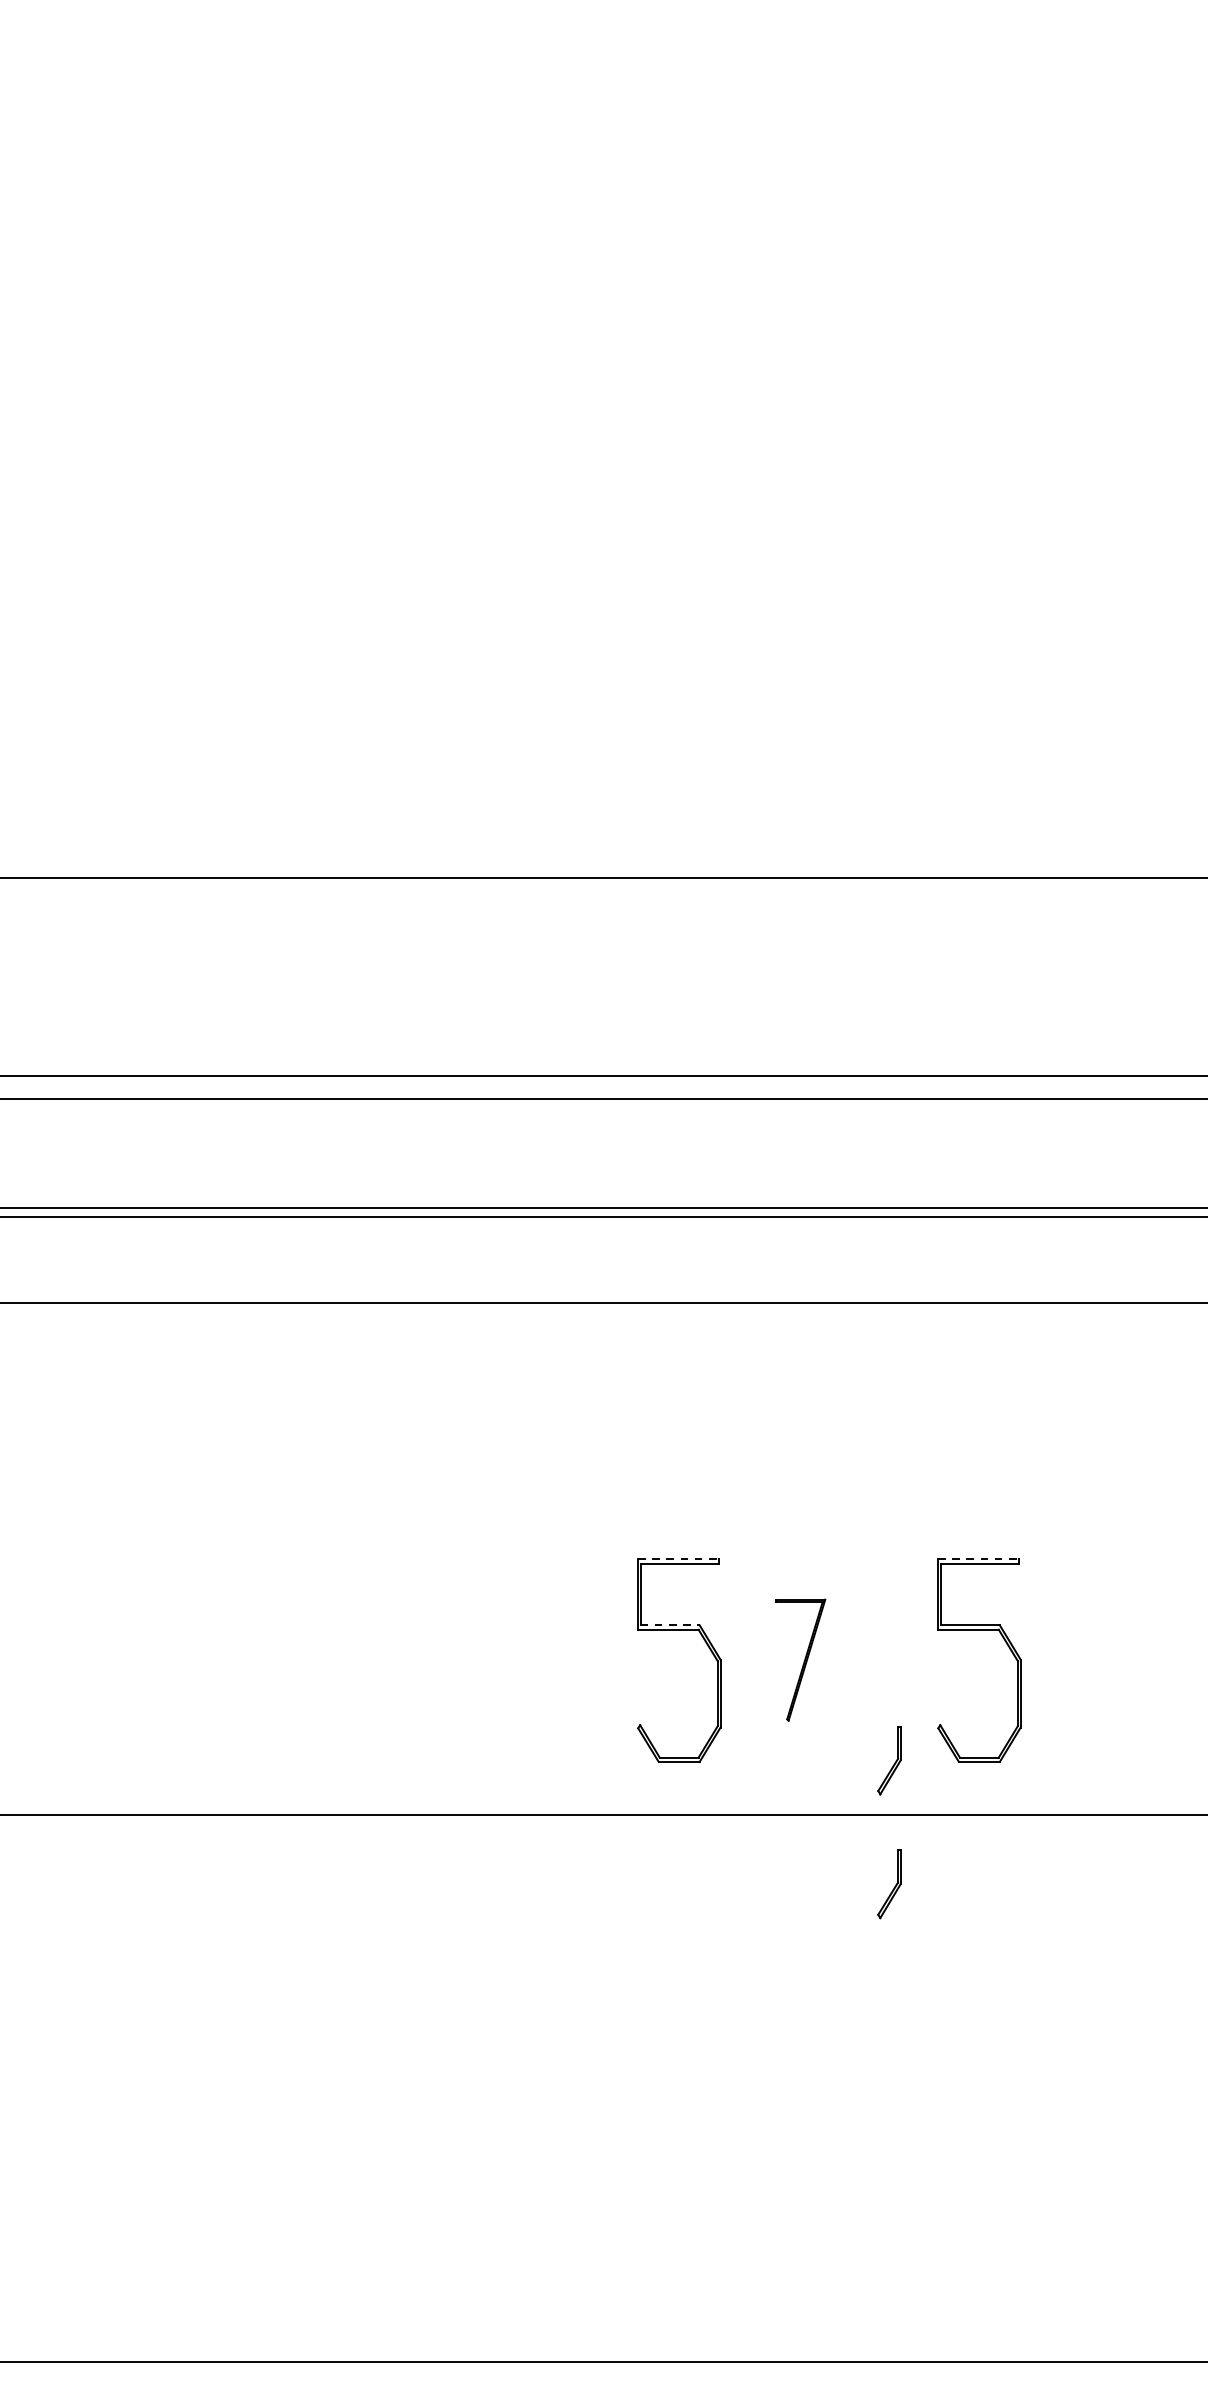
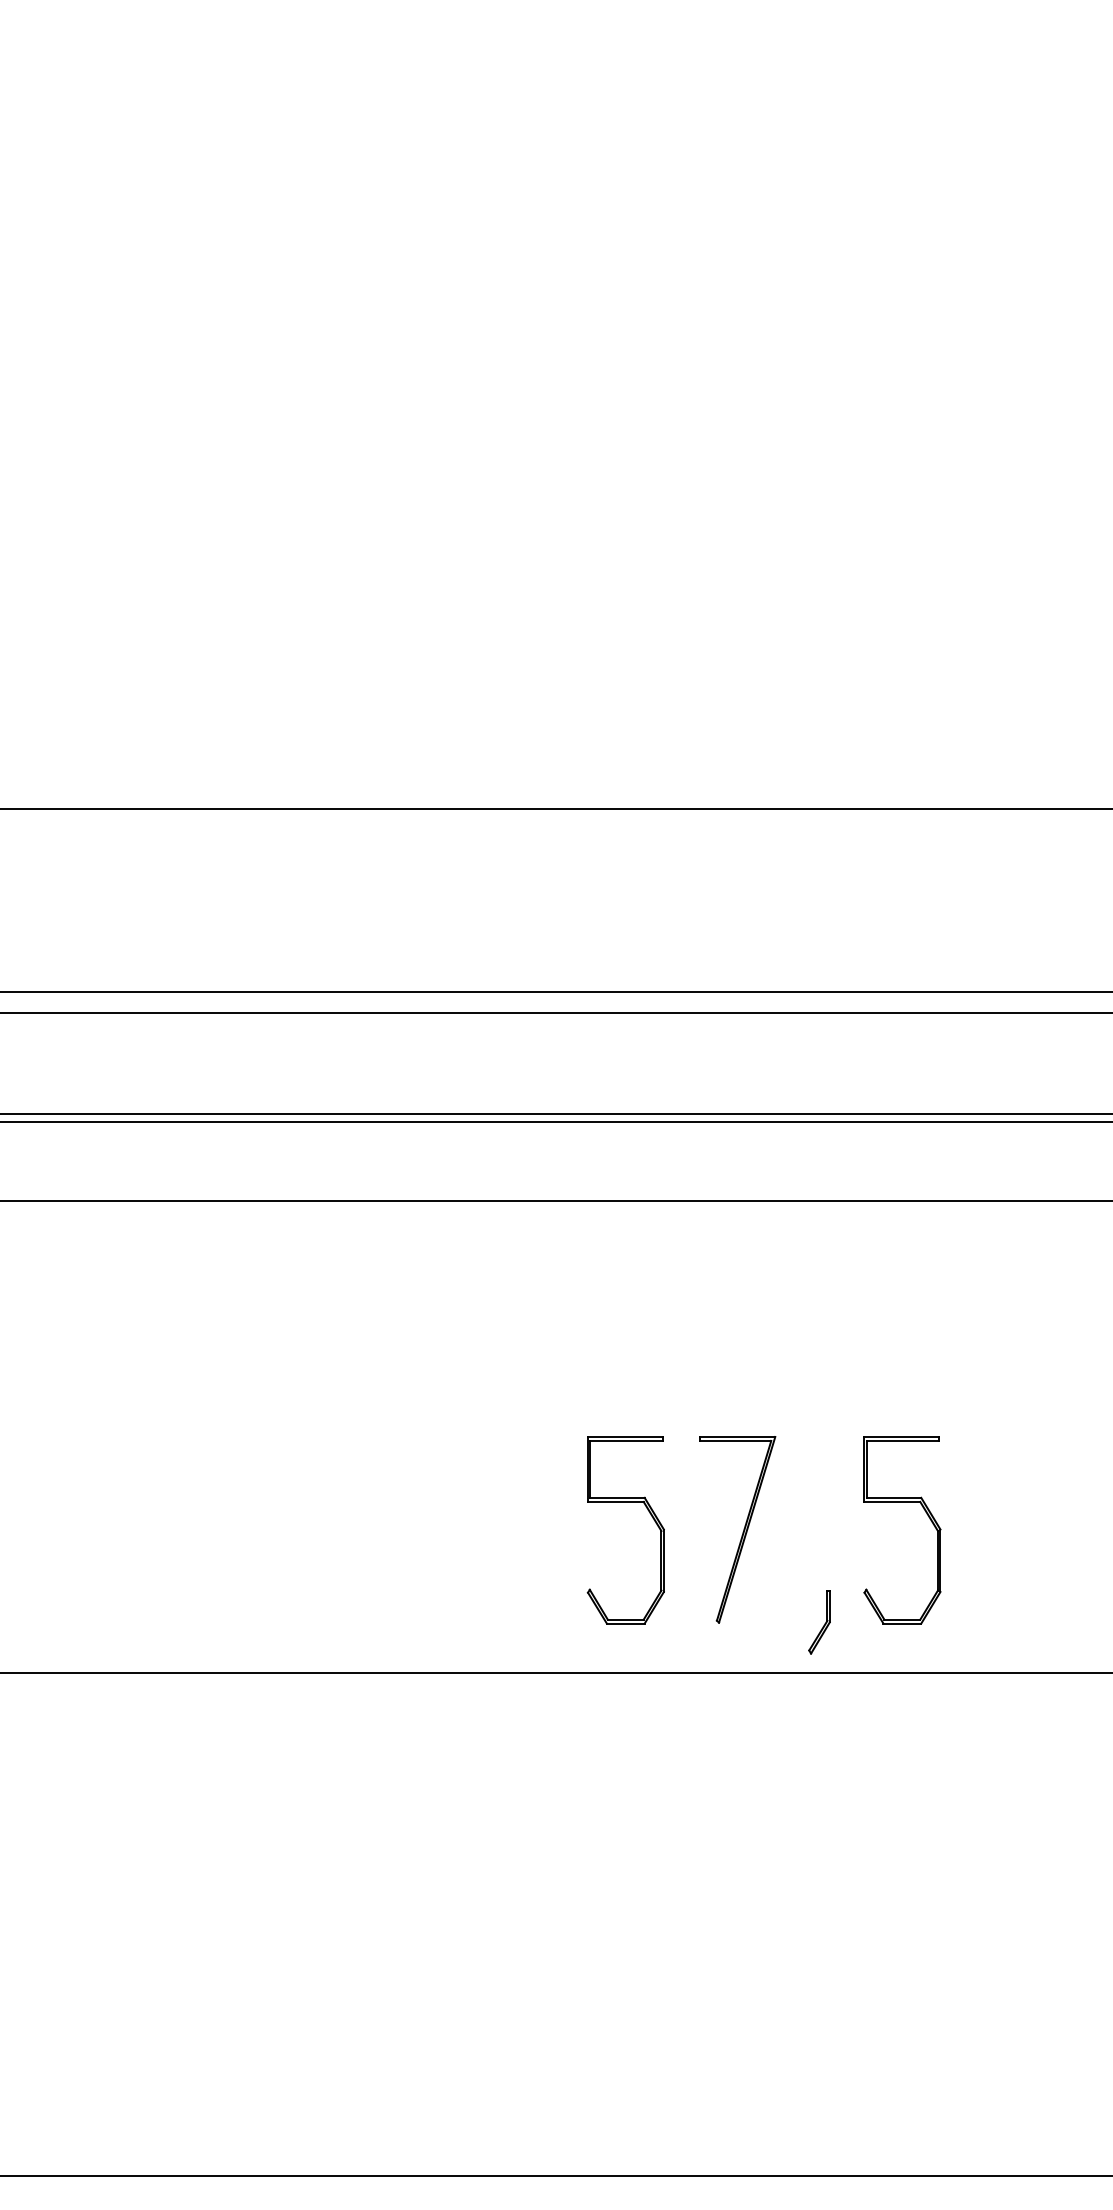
line: (678, 1558) -> (625, 1436), dashed -> solid
line: (979, 1558) -> (902, 1436), dashed -> solid
line: (670, 1624) -> (617, 1497), dashed -> solid
part: (800, 1659) -> (737, 1529), size x1.67
part: (889, 1884) -> (819, 1736), removed

